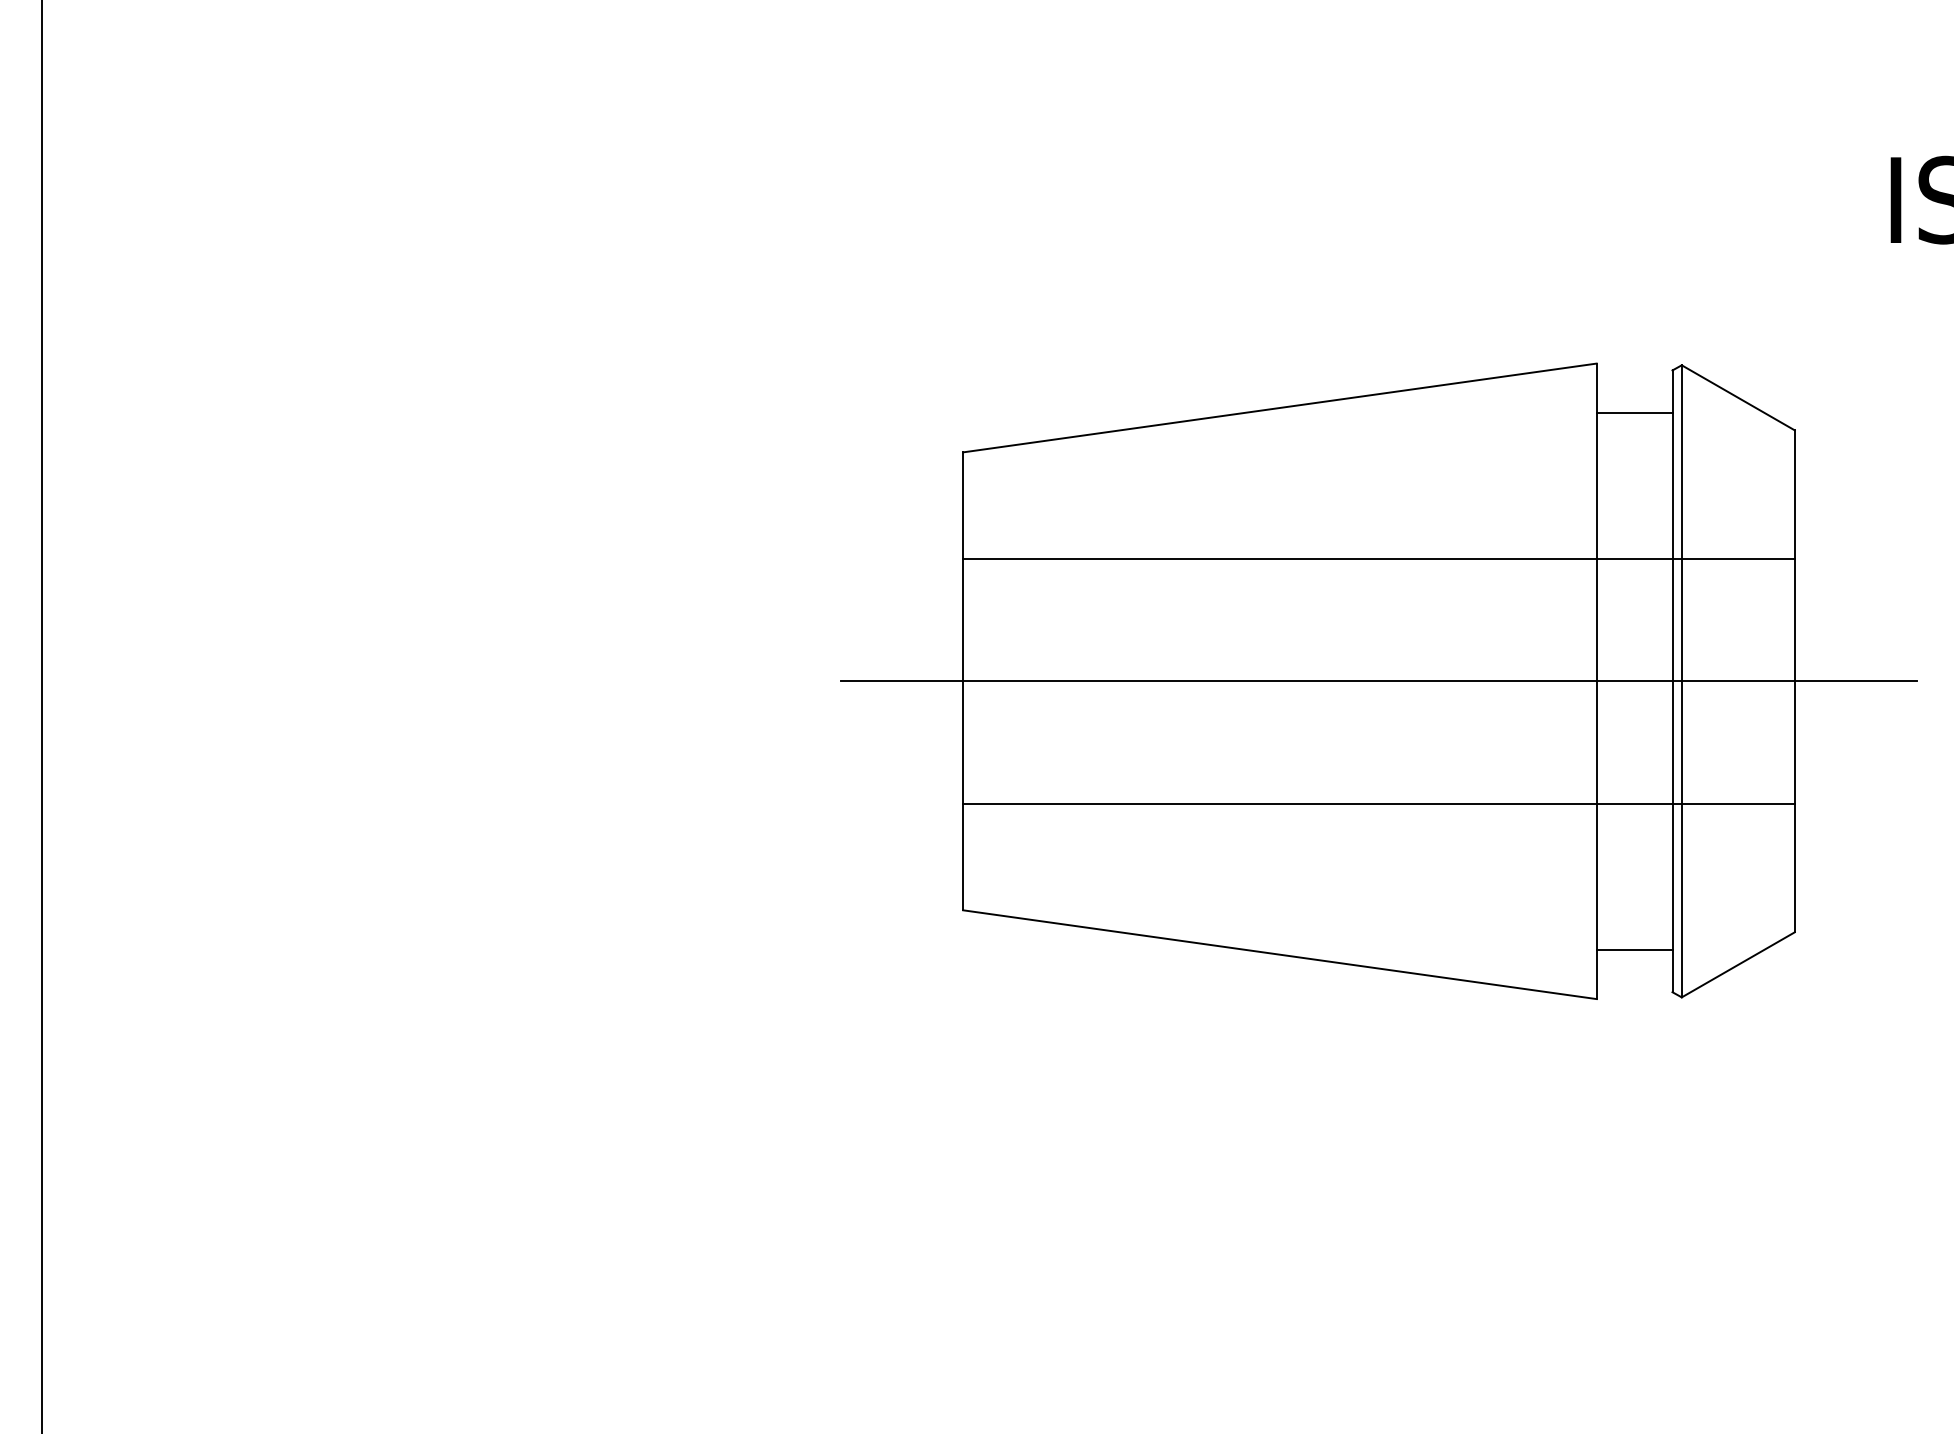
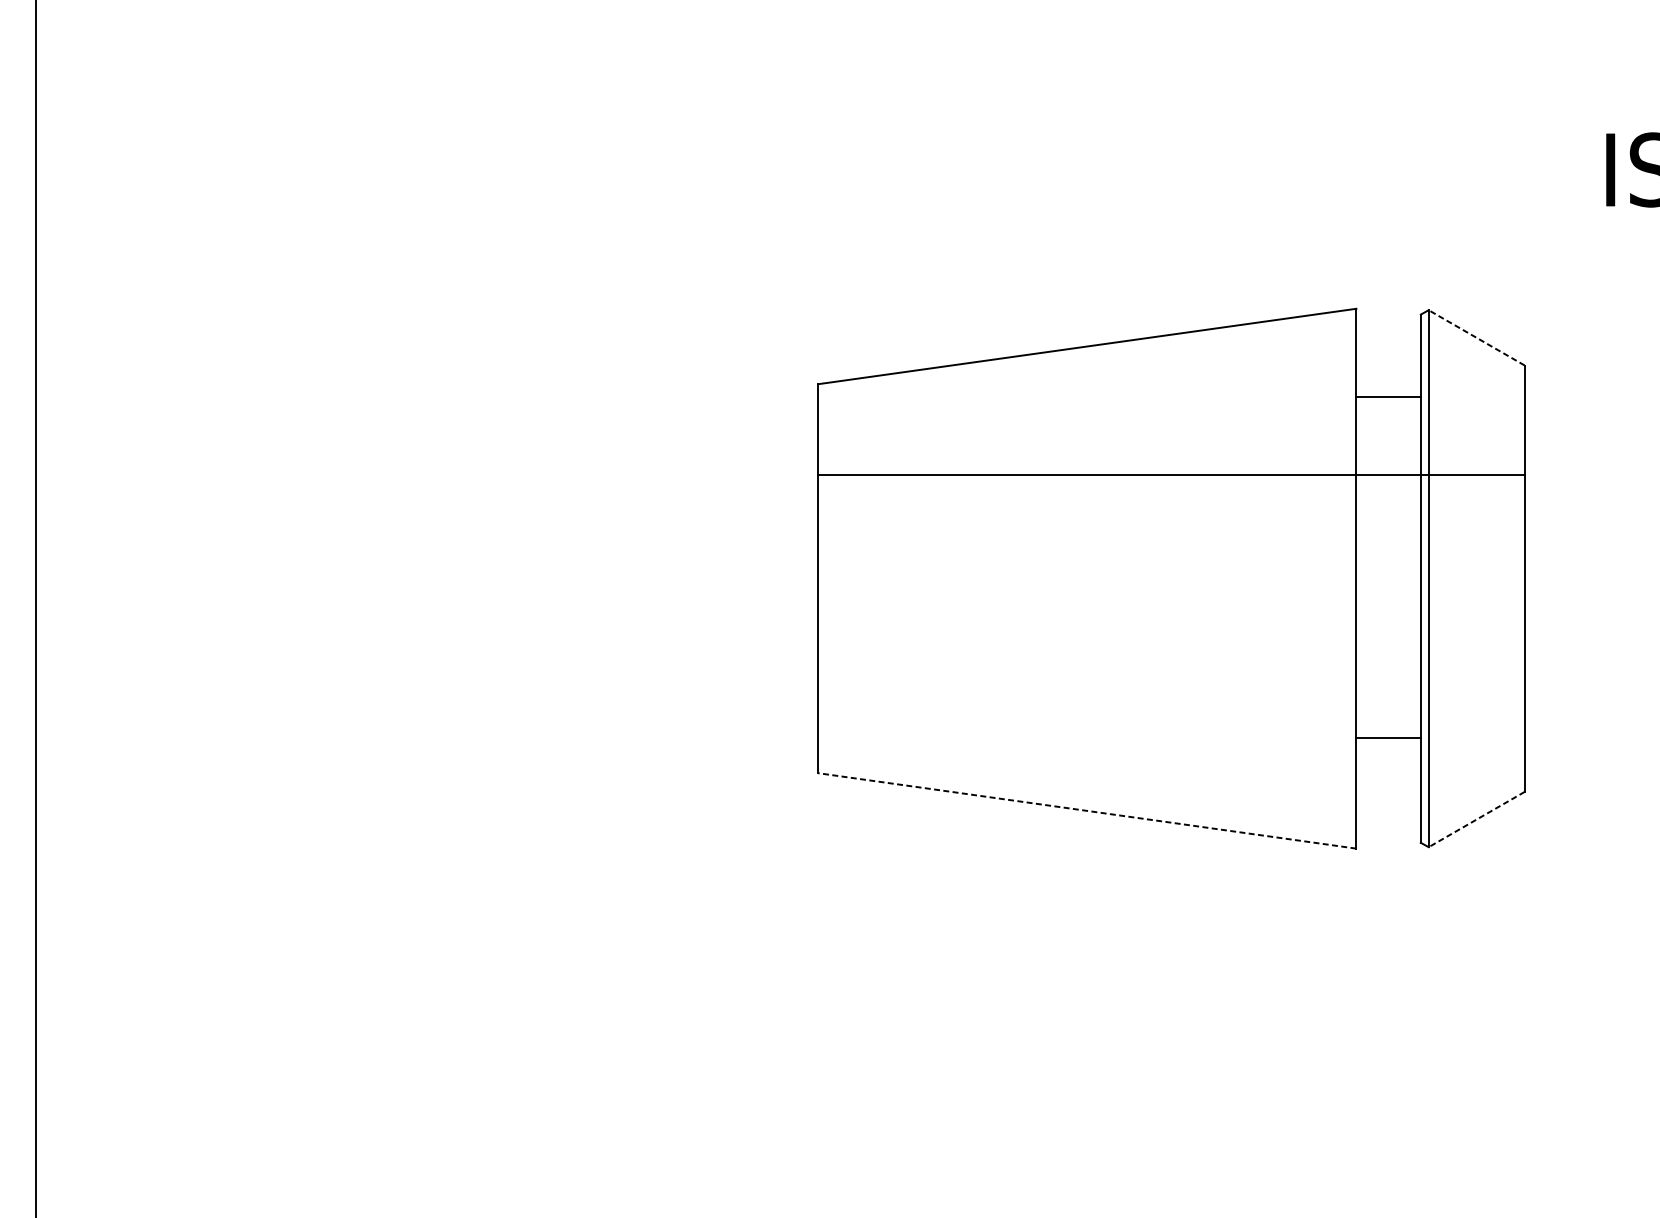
line: (1737, 397) -> (1476, 337), solid -> dashed
line: (1634, 412) -> (1388, 397), moved
line: (1378, 681) -> (1171, 578), removed
line: (1378, 803) -> (1171, 682), removed
line: (1634, 950) -> (1388, 738), moved
line: (1279, 954) -> (1086, 810), solid -> dashed
line: (1737, 965) -> (1476, 820), solid -> dashed

